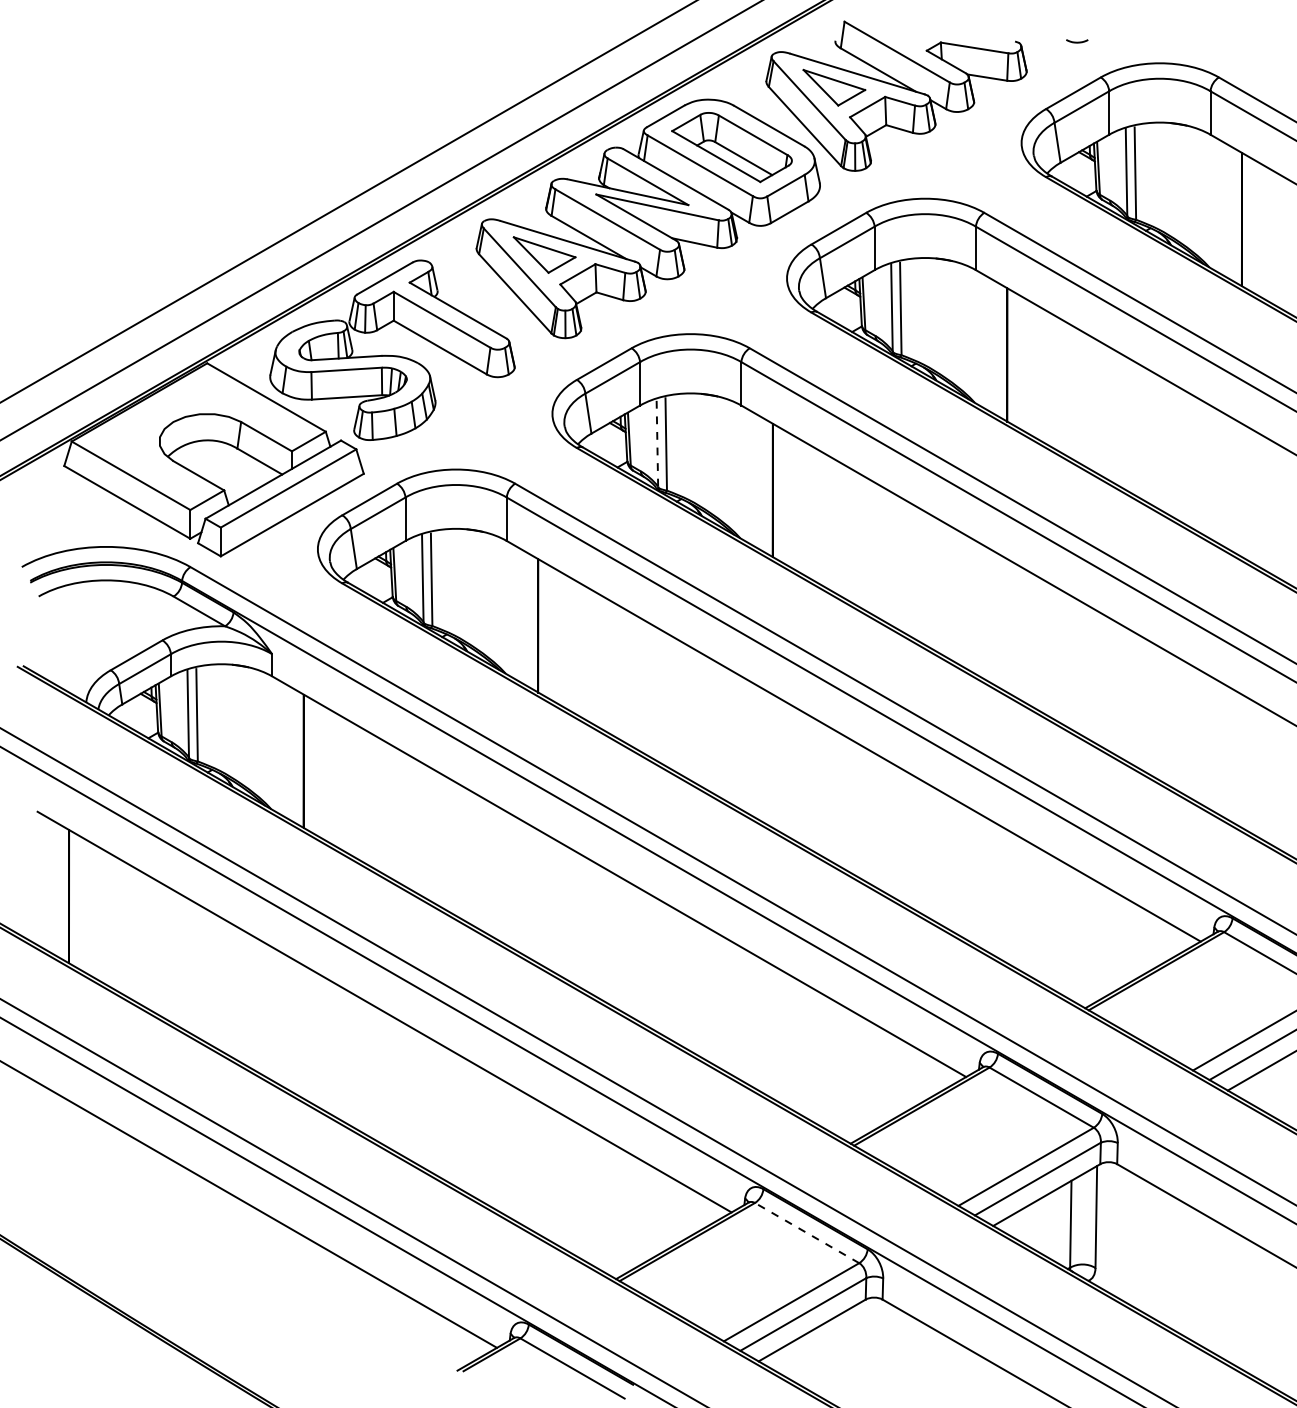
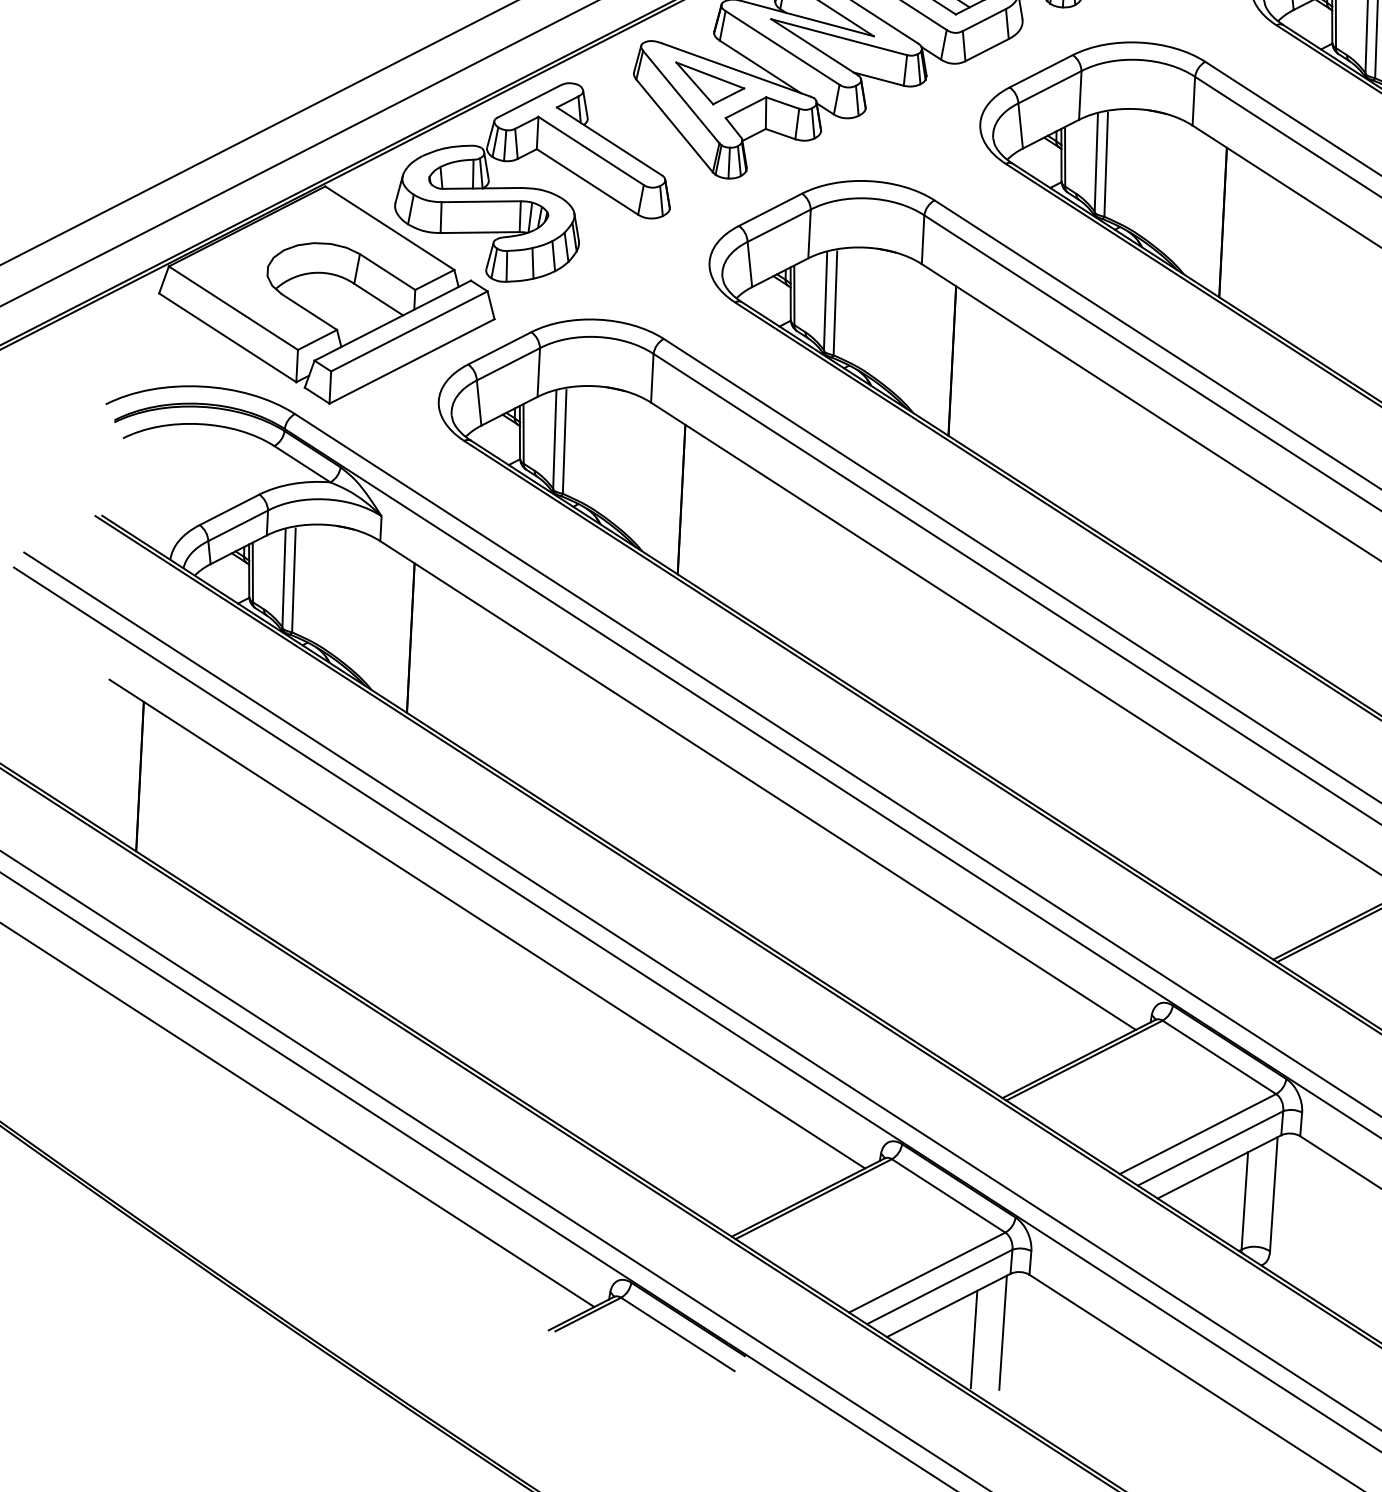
line: (657, 442) -> (825, 300), dashed -> solid
line: (806, 1232) -> (947, 1195), dashed -> solid
line: (861, 1352) -> (1002, 1332), added
line: (835, 1359) -> (973, 1339), added

